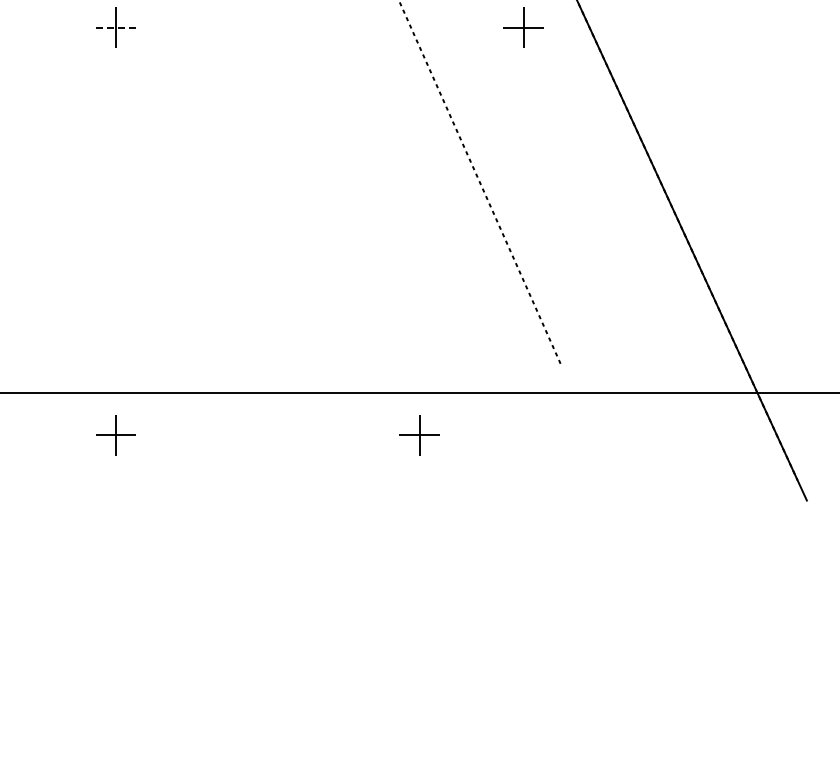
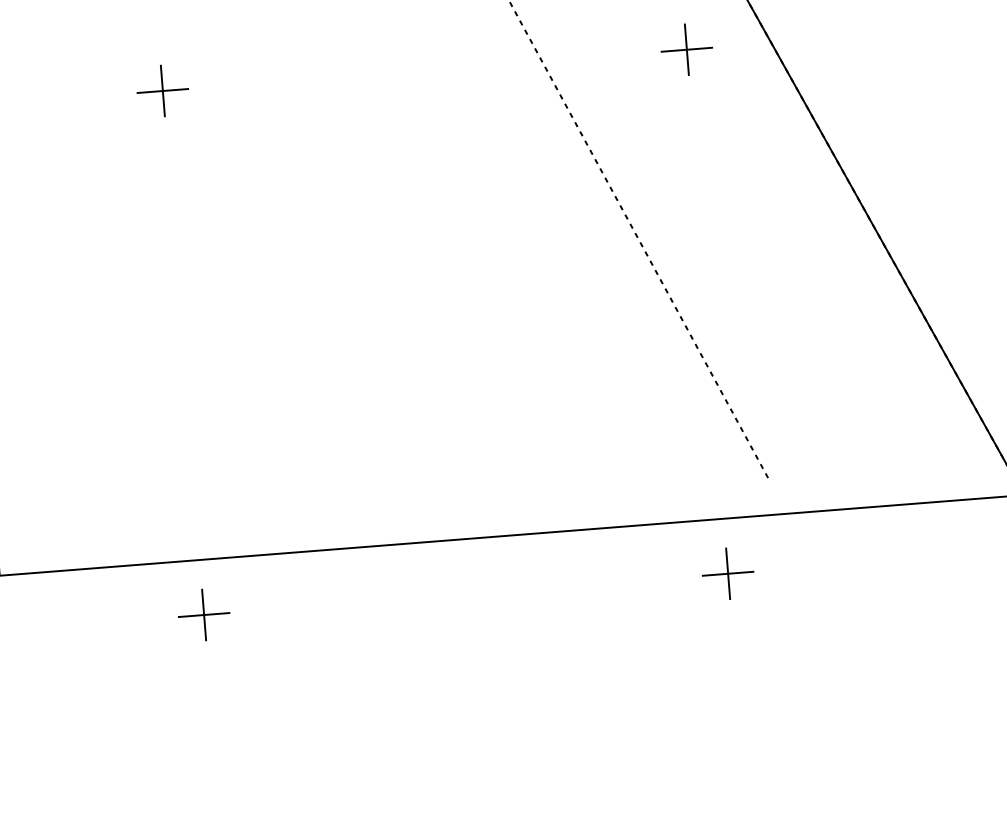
line: (116, 27) -> (163, 90), dashed -> solid
part: (419, 435) -> (727, 573), moved

